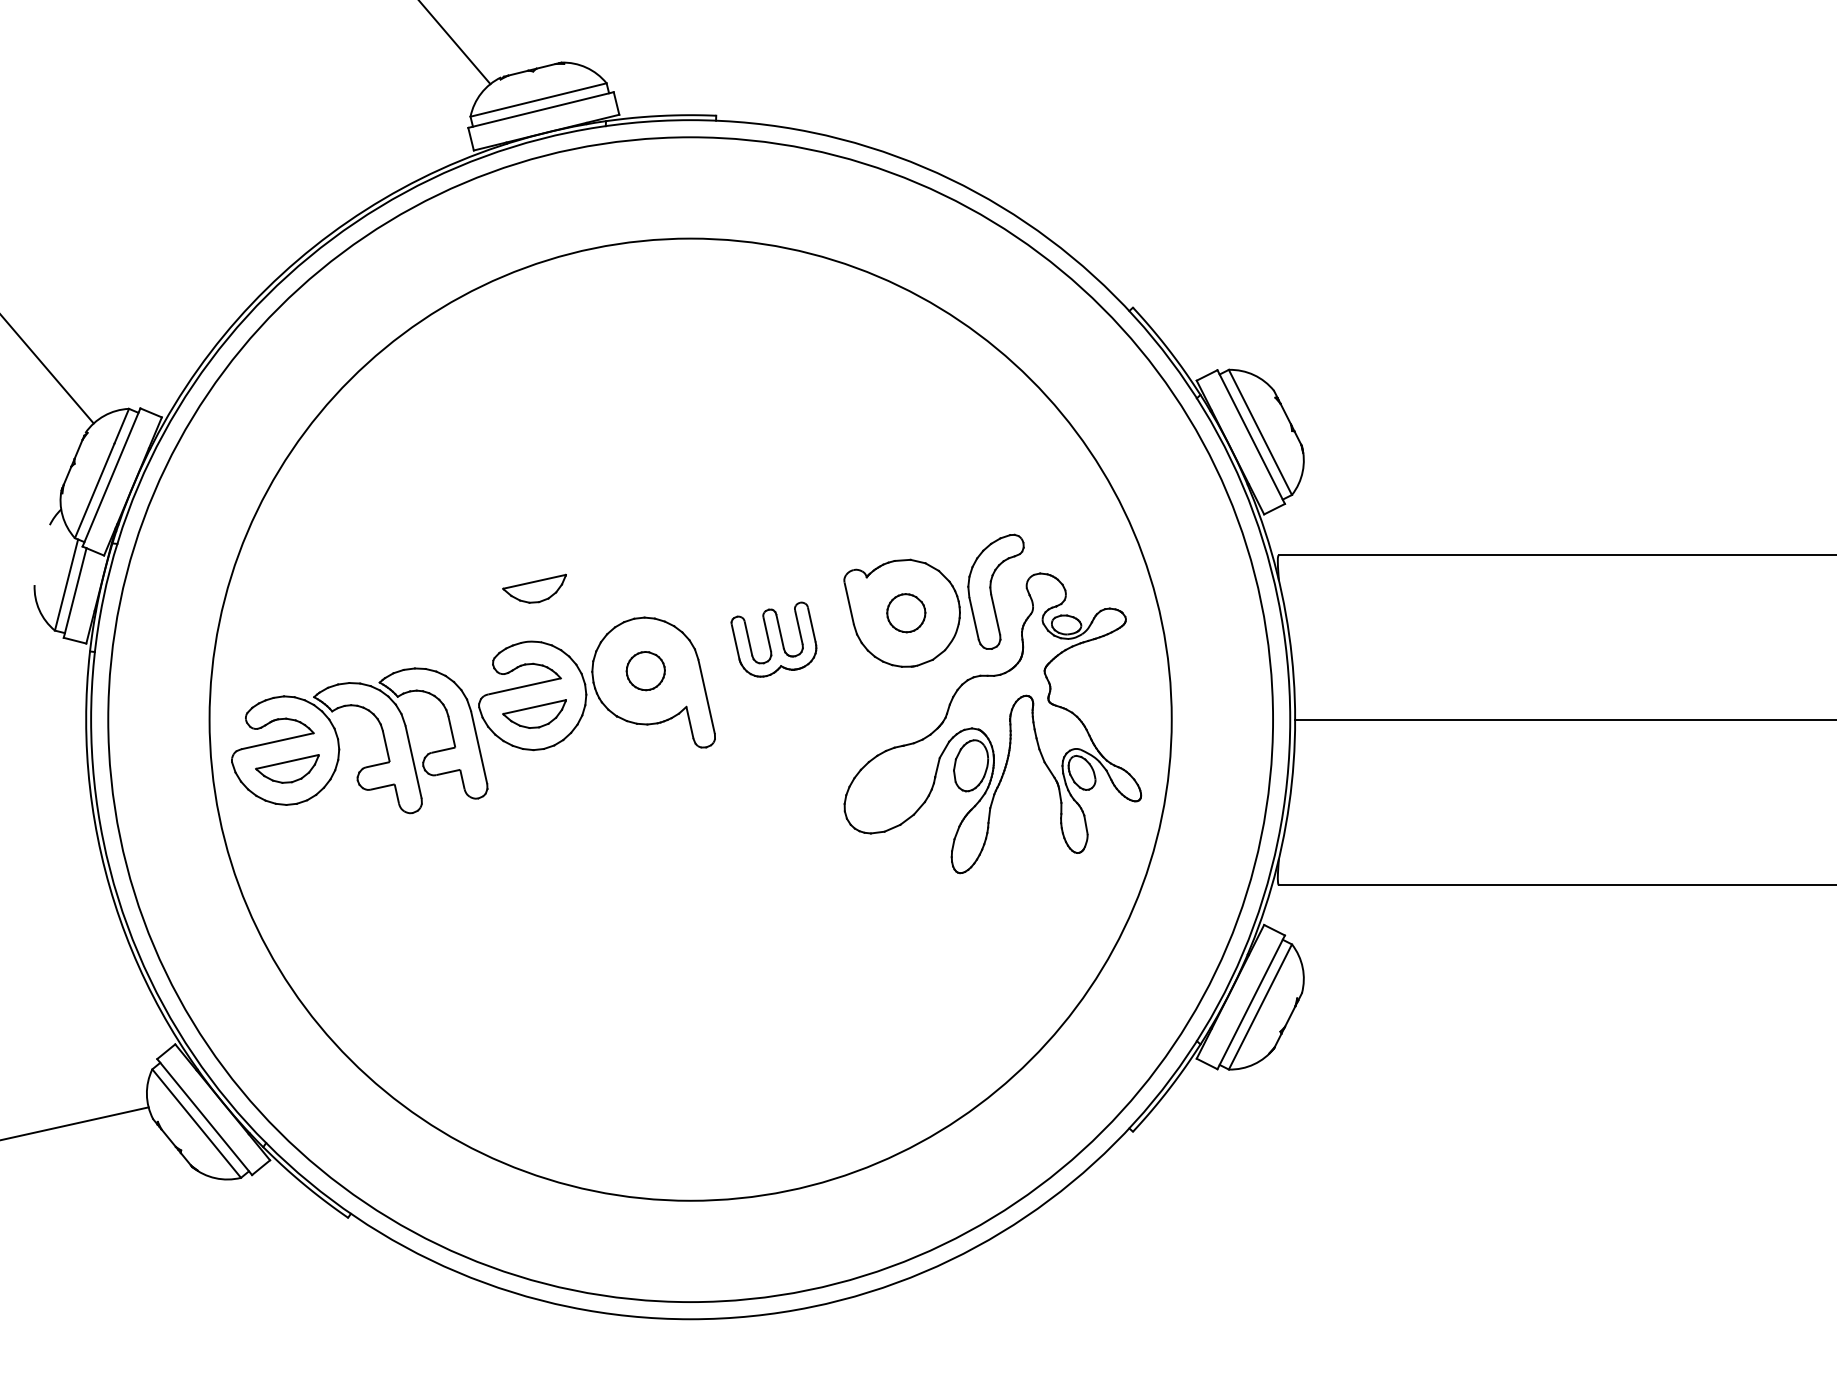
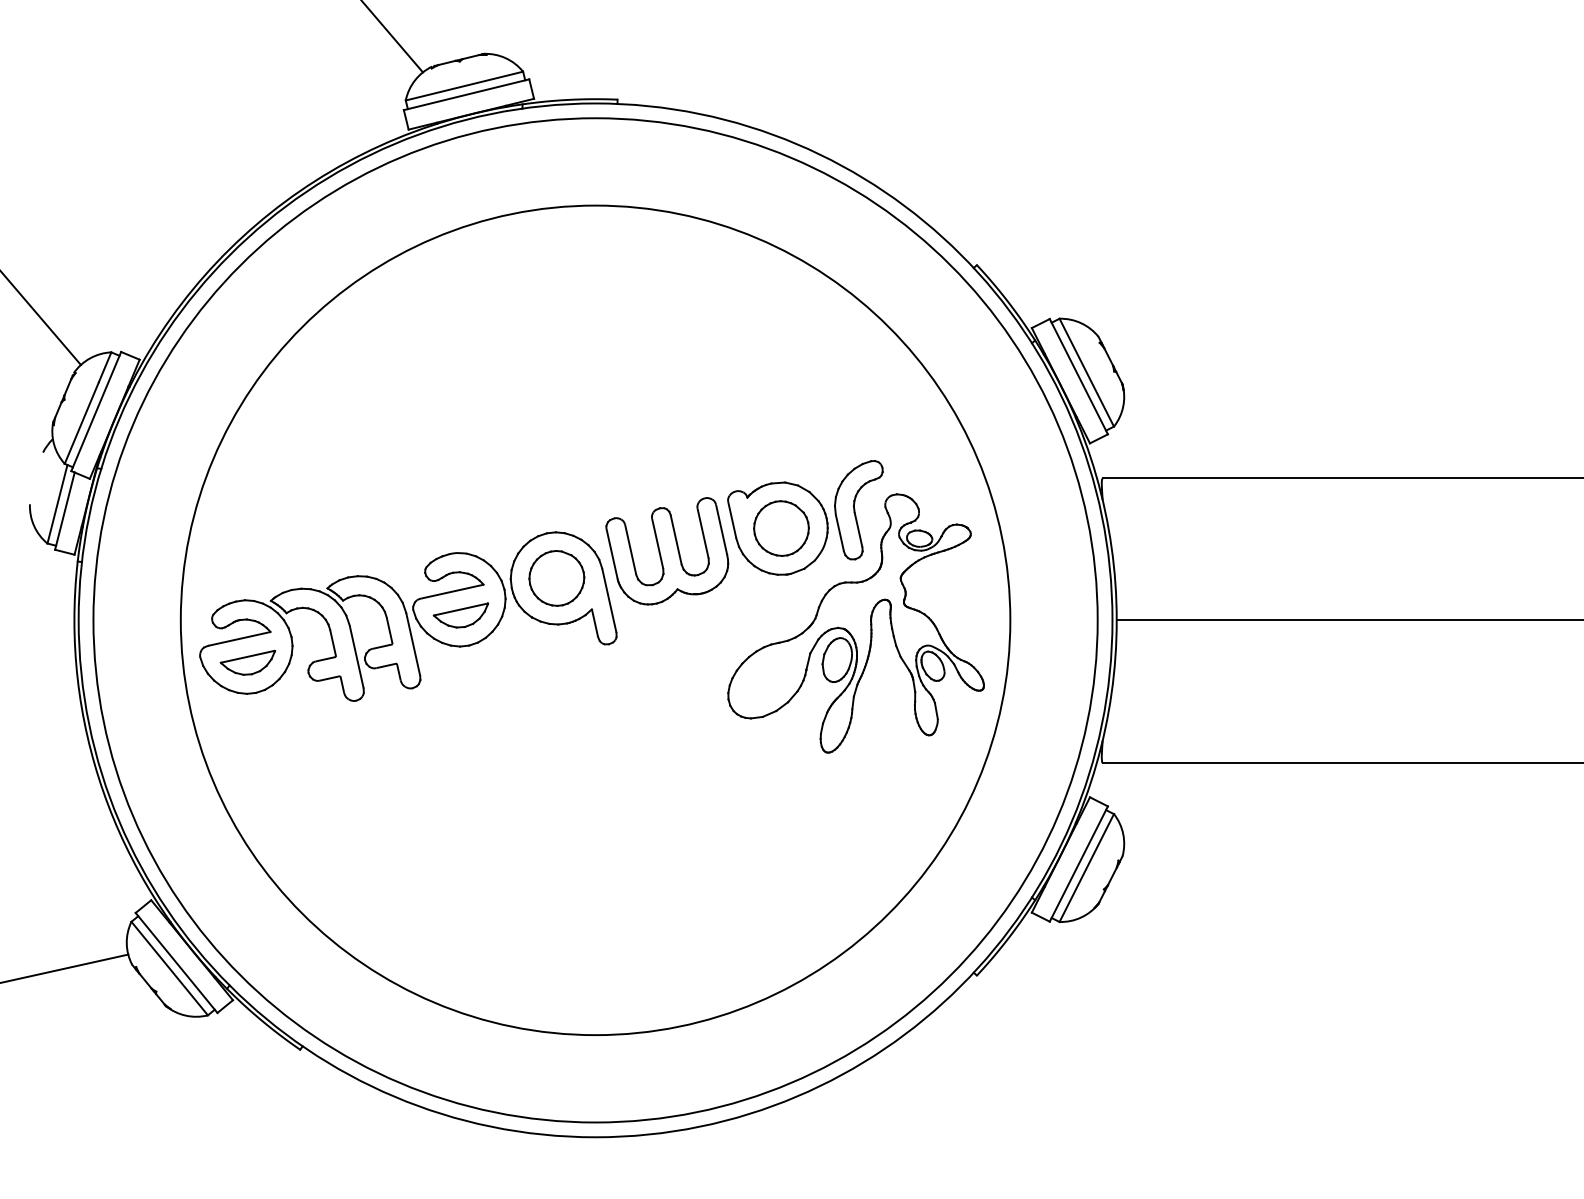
part: (533, 588) -> (460, 507), removed
part: (906, 613) -> (781, 528), size x1.67
part: (774, 639) -> (667, 551), size x1.67
part: (645, 671) -> (556, 578), size x1.67

